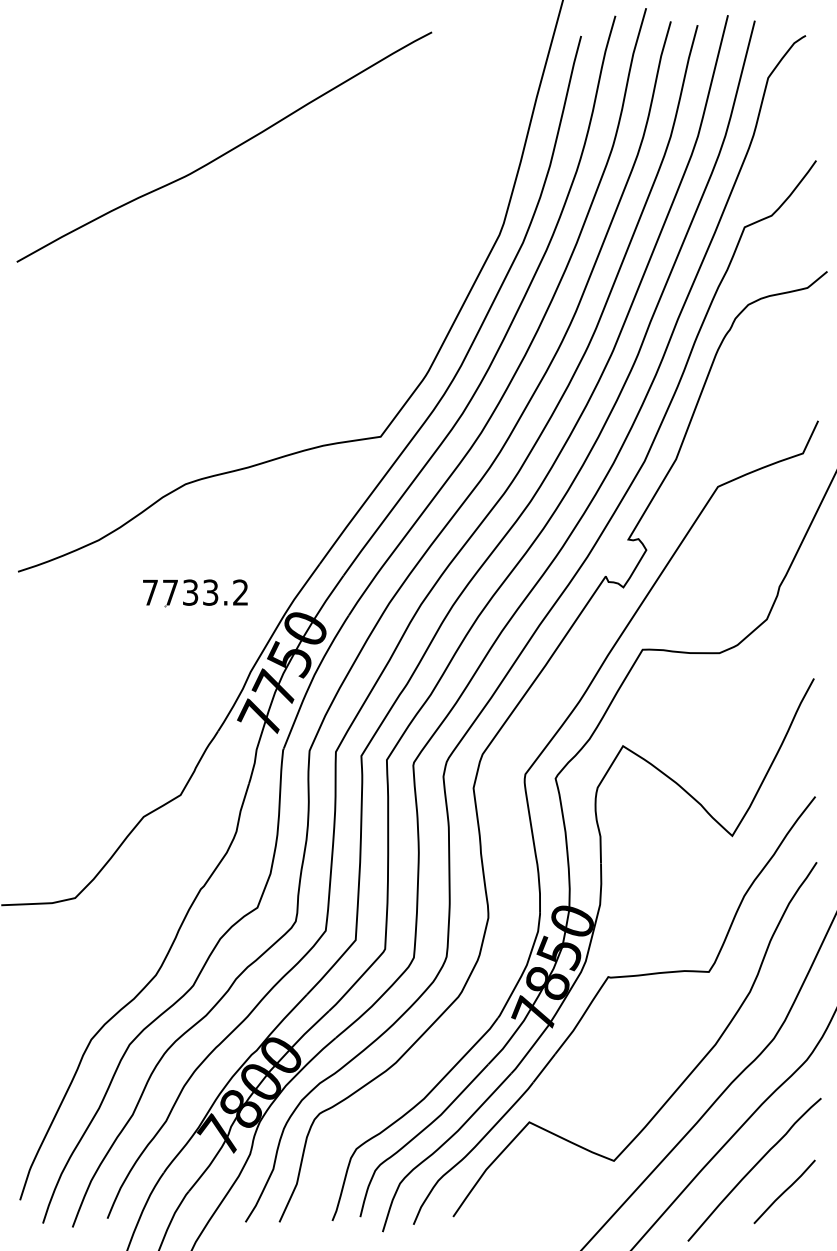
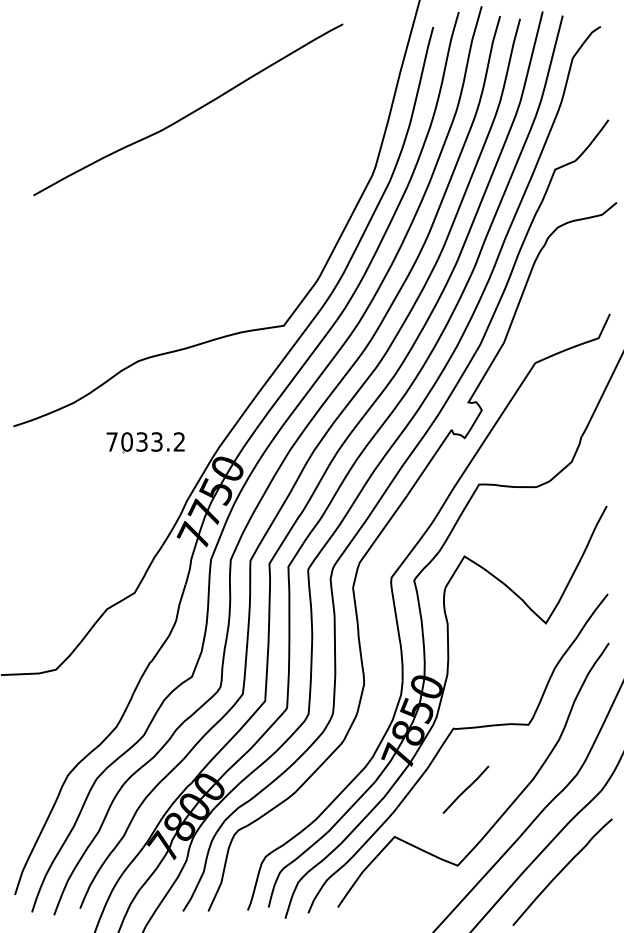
curve: (227, 150) -> (190, 112), moved
text: (169, 591) -> (126, 441), 7733.2 -> 7033.2
line: (784, 1191) -> (465, 789), moved

